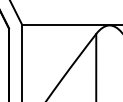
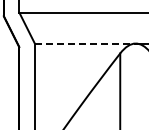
line: (66, 25) -> (85, 43), solid -> dashed

